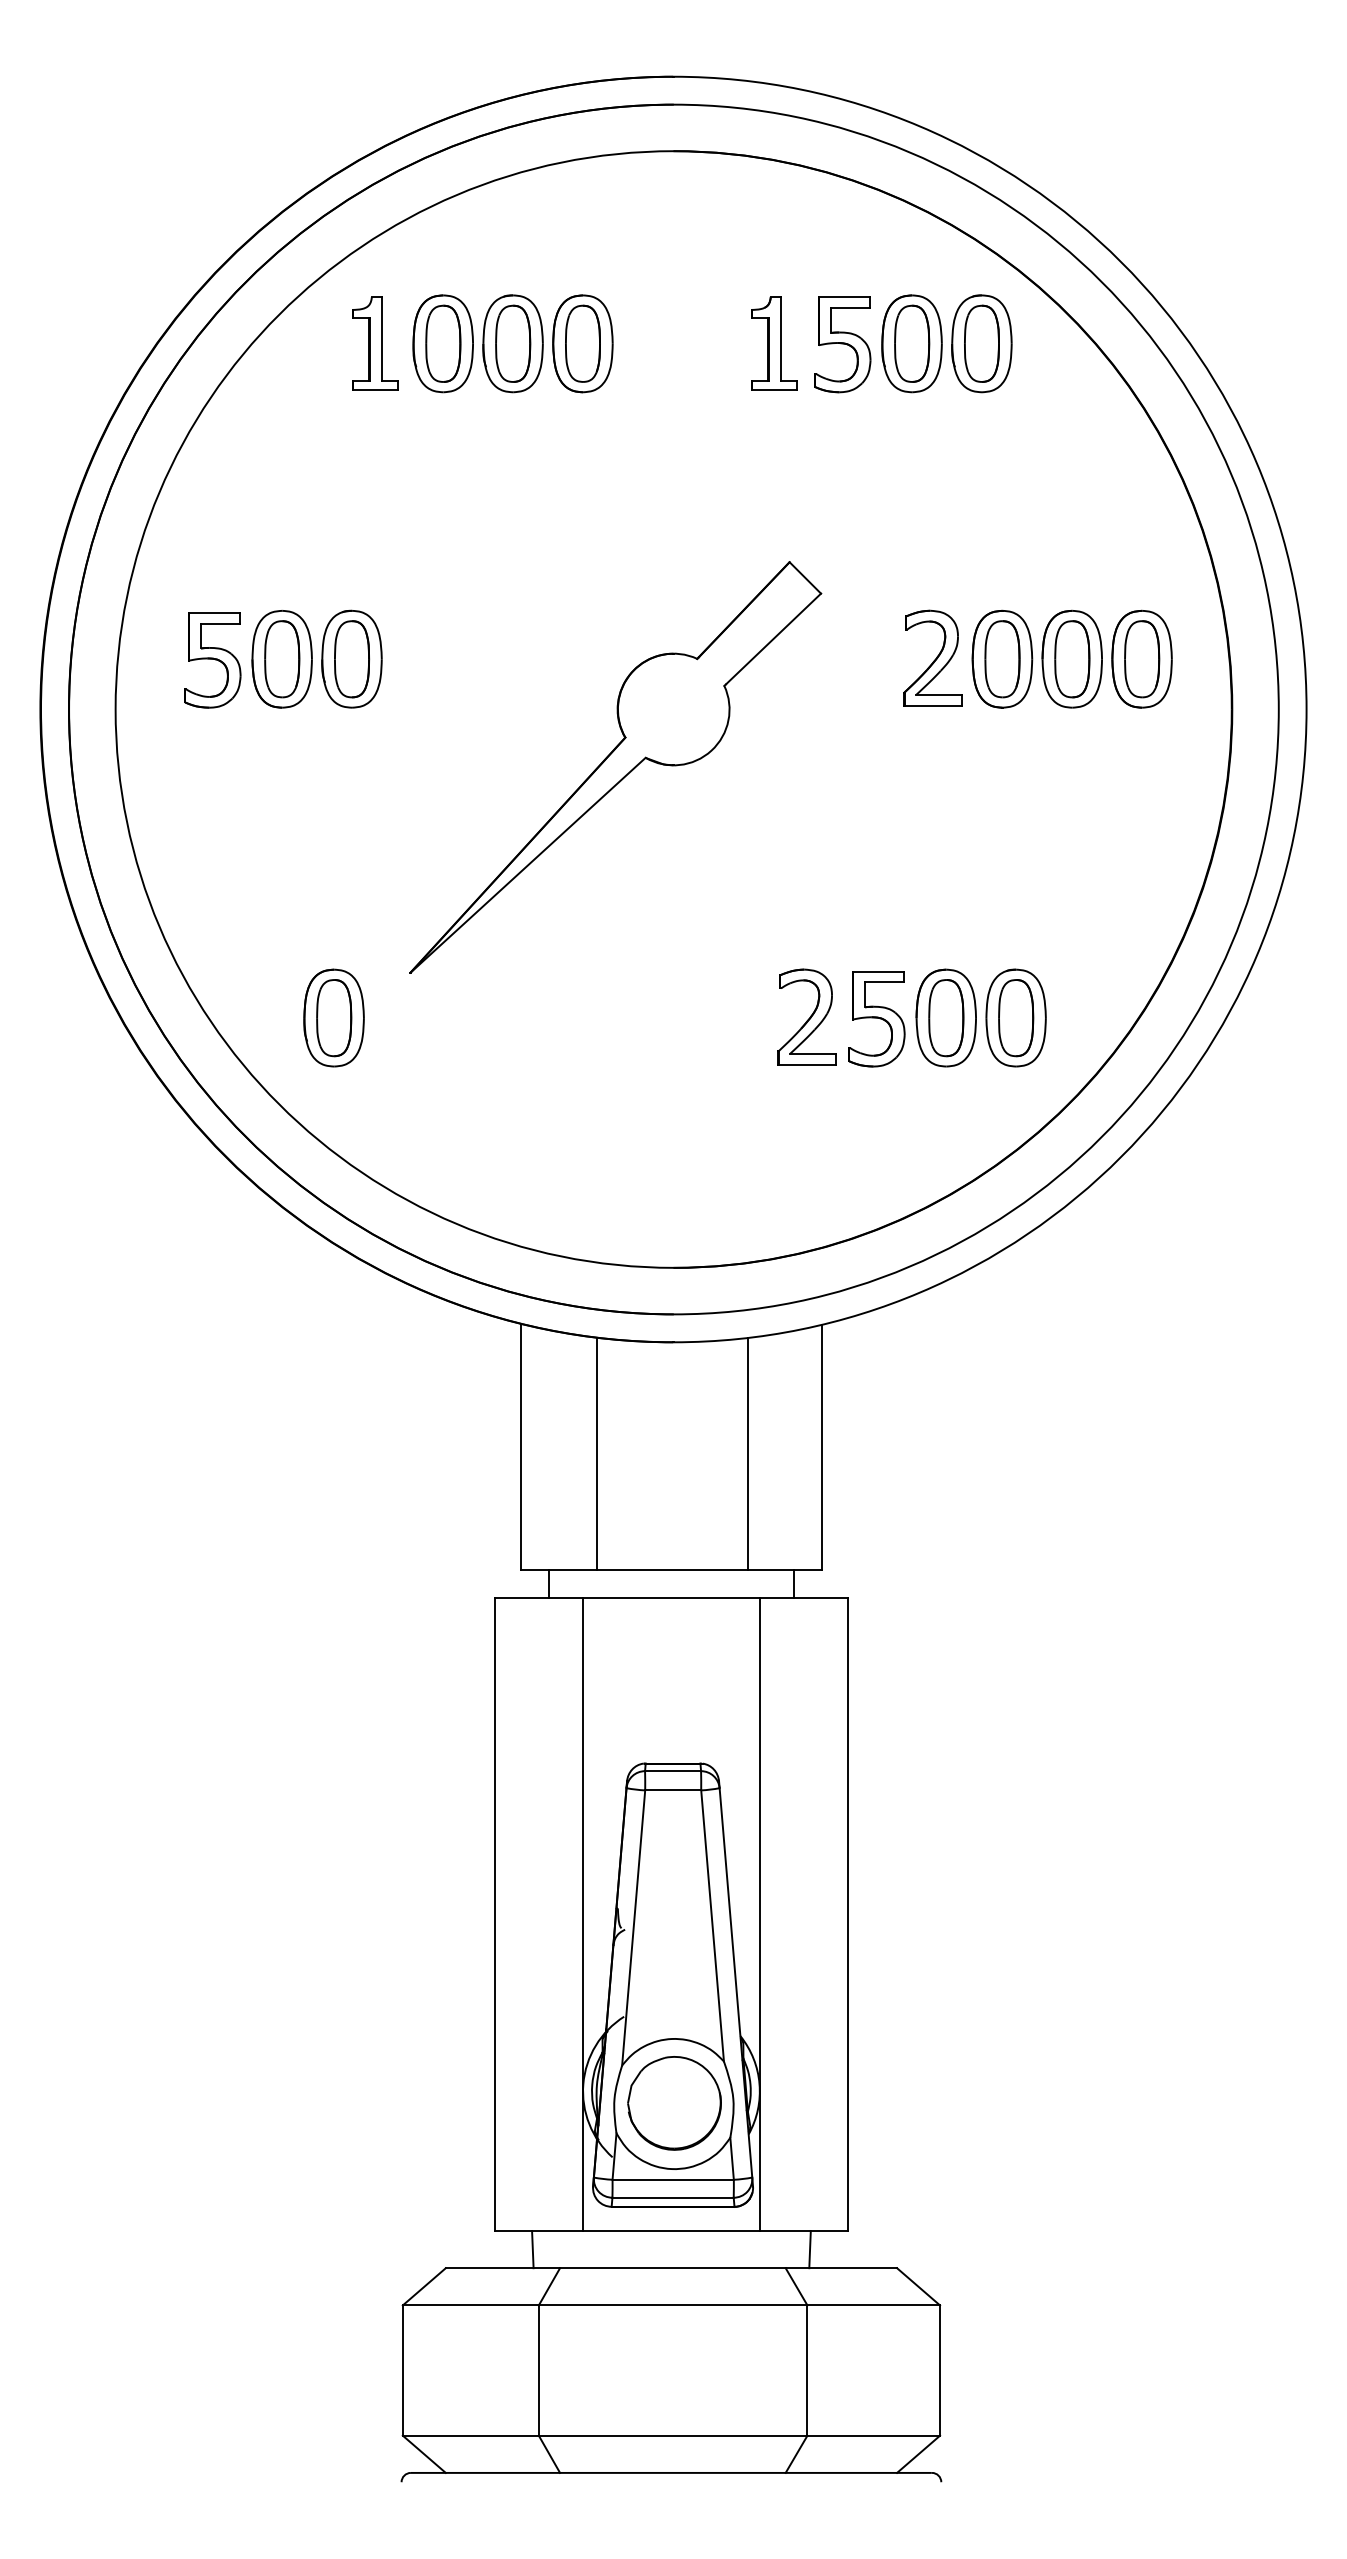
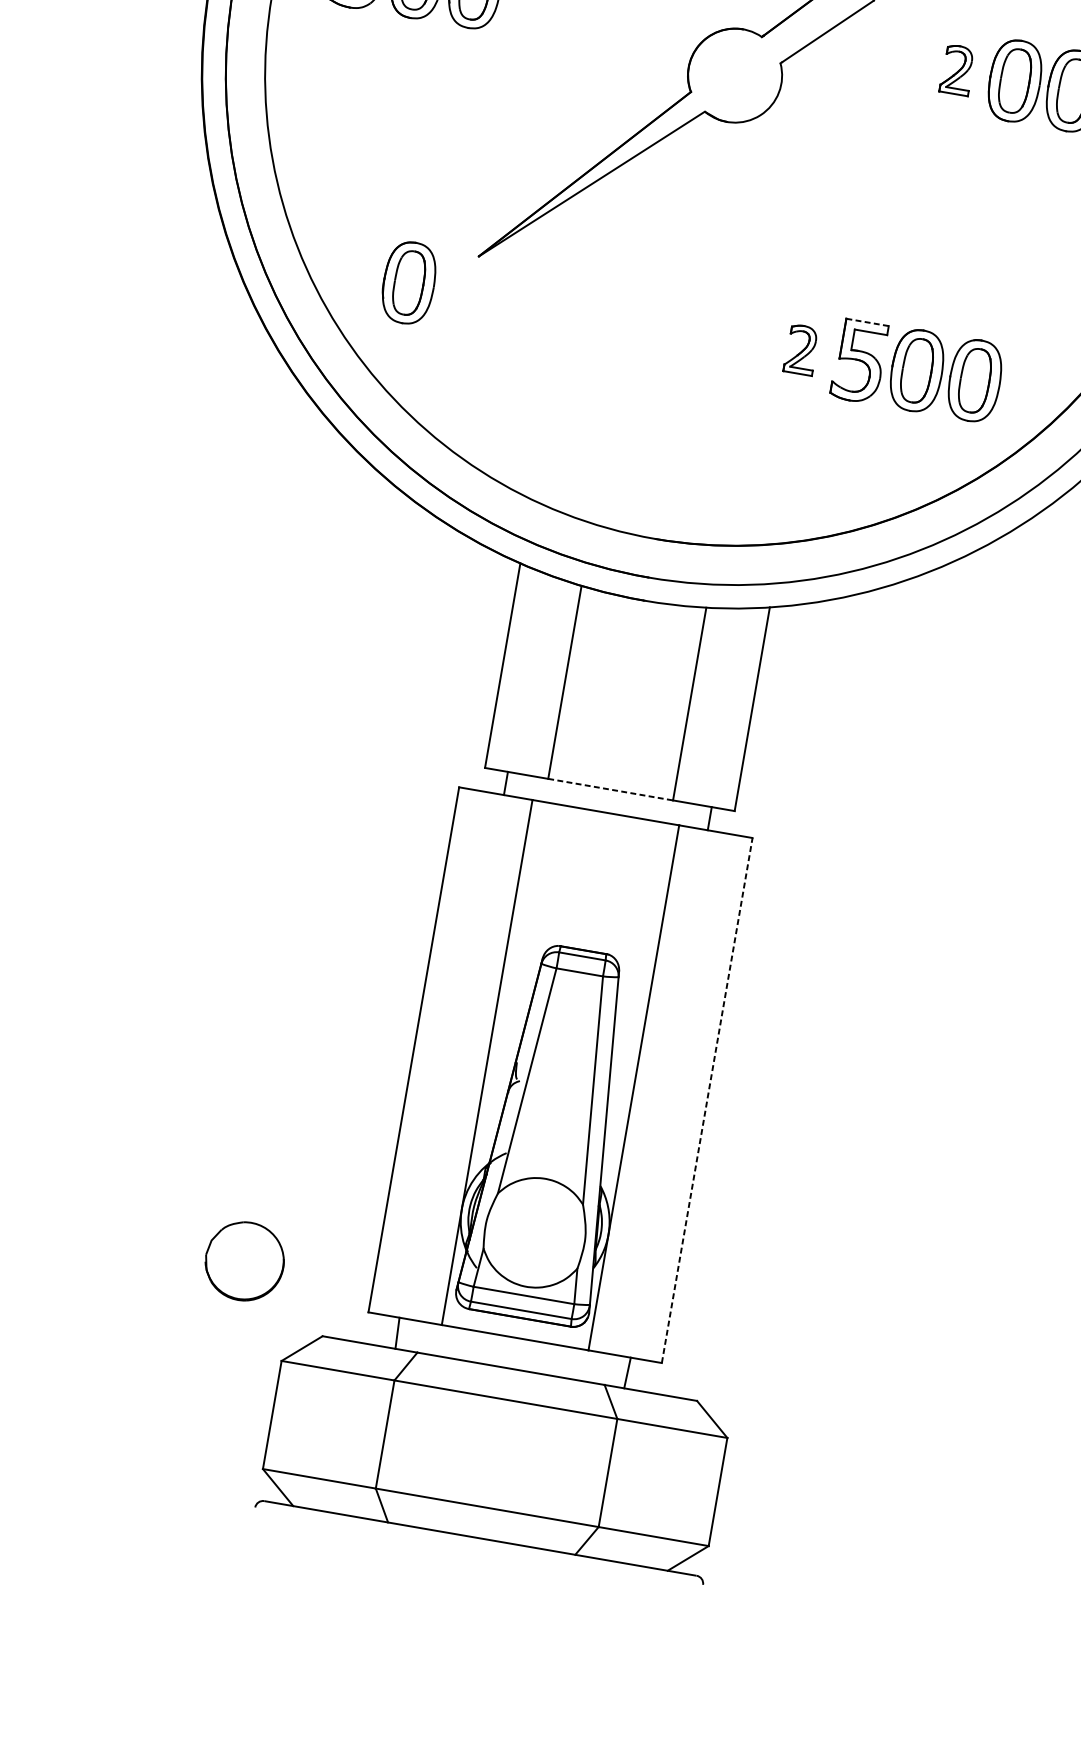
part: (932, 657) -> (957, 69), size x0.6
line: (878, 971) -> (867, 322), solid -> dashed
part: (806, 1016) -> (801, 349), size x0.6
line: (672, 1570) -> (610, 789), solid -> dashed
line: (848, 1914) -> (707, 1100), solid -> dashed
part: (674, 2103) -> (244, 1261), moved

